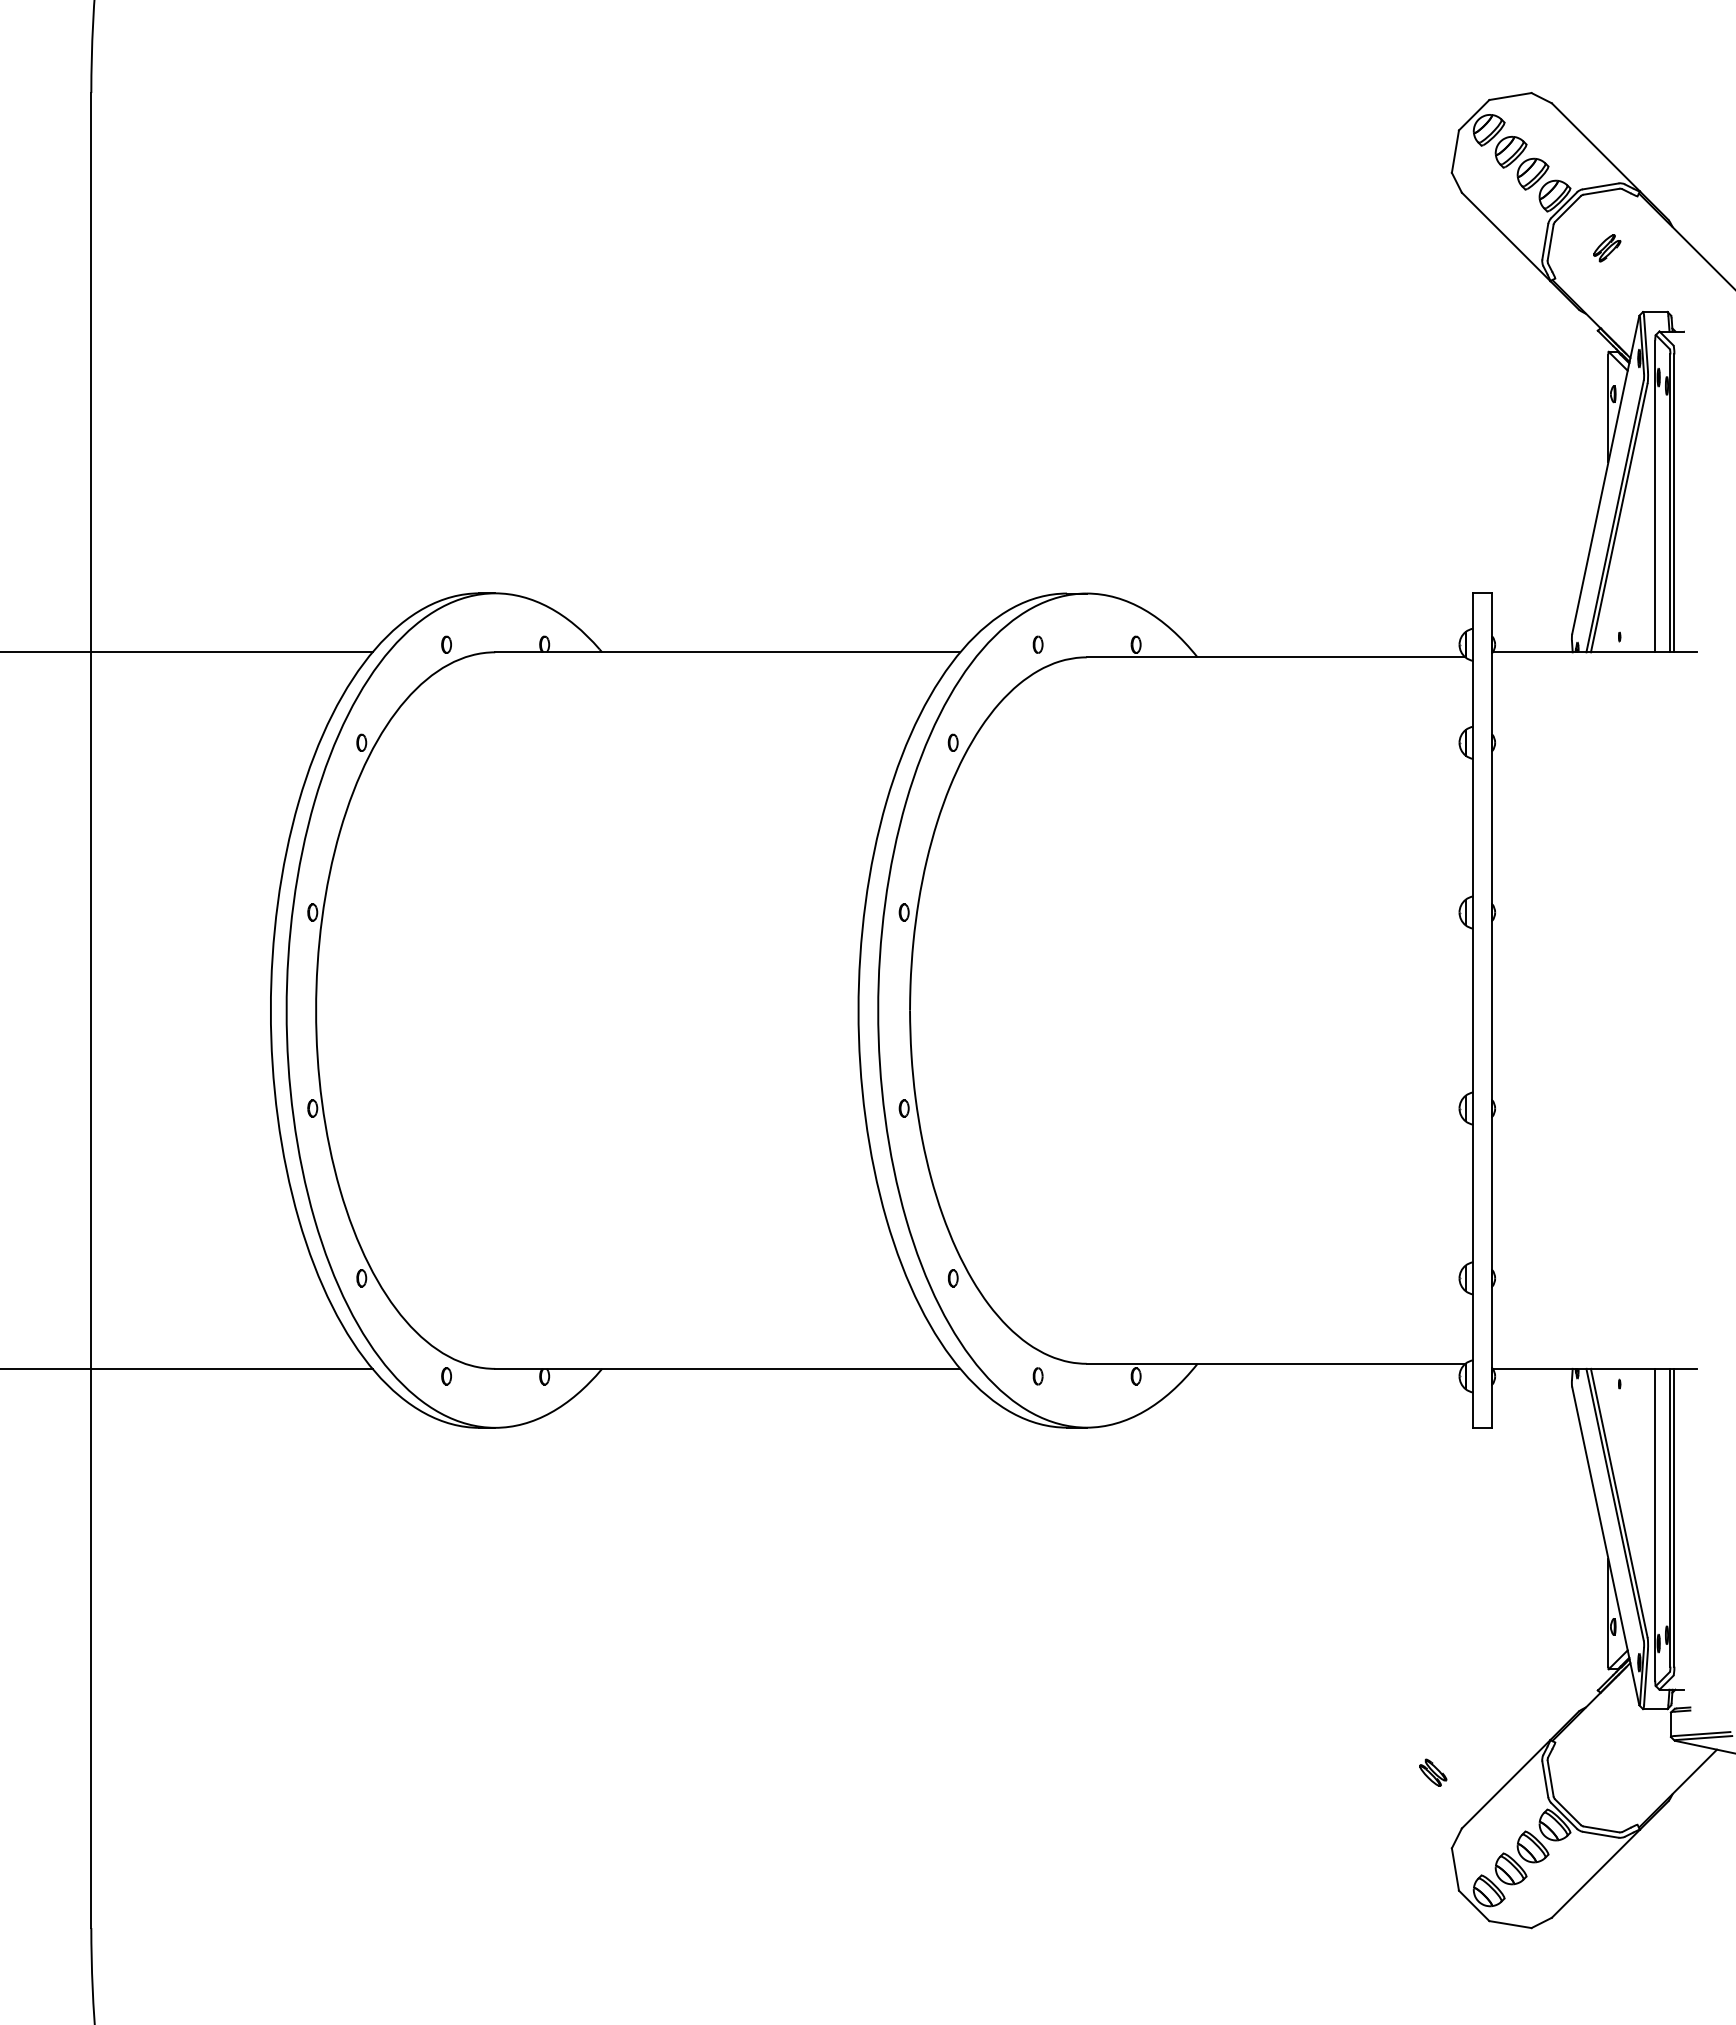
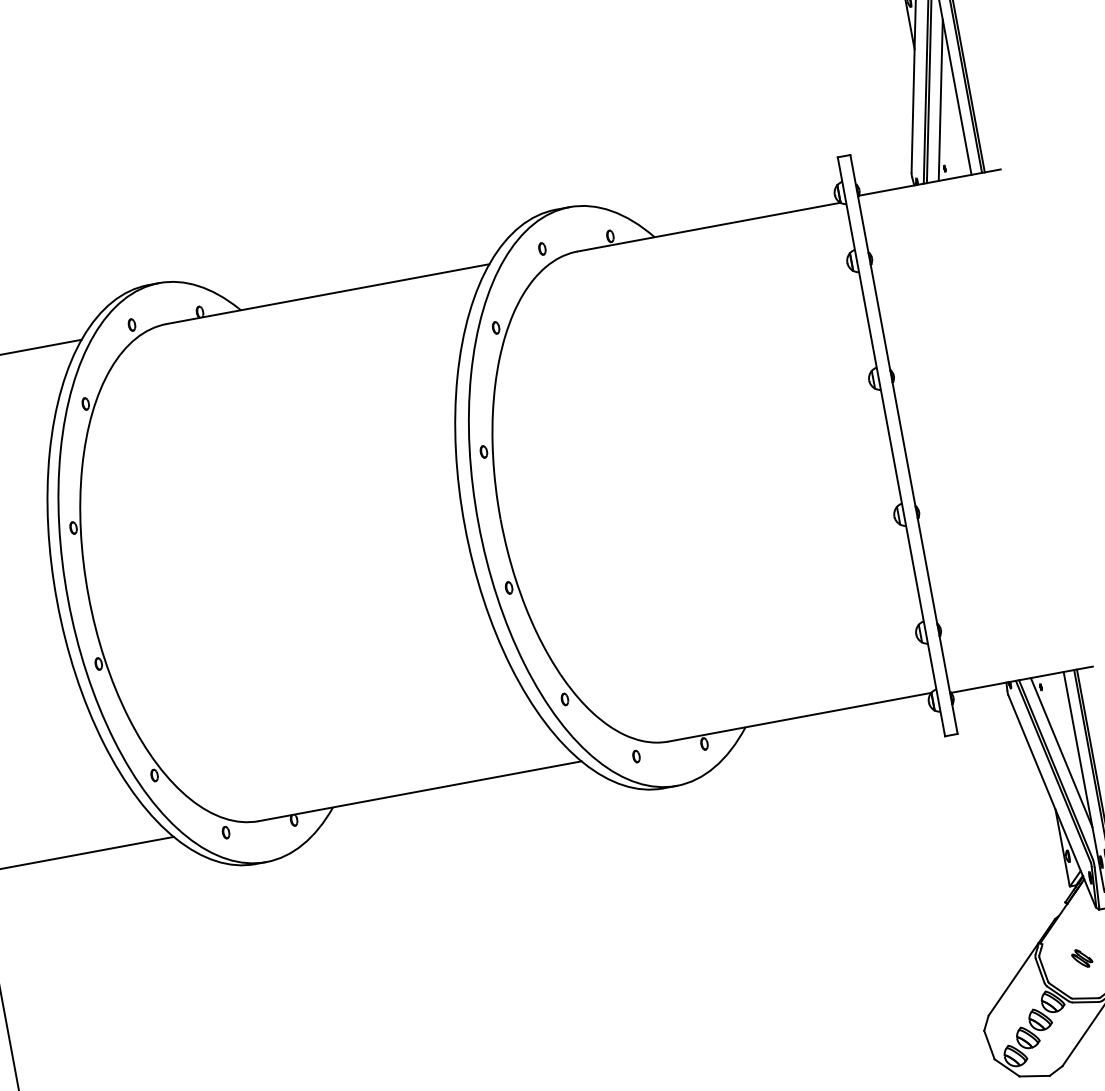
line: (1631, 540) -> (940, 100), added
line: (1631, 1480) -> (1061, 752), added
part: (1433, 1772) -> (1082, 958), moved

